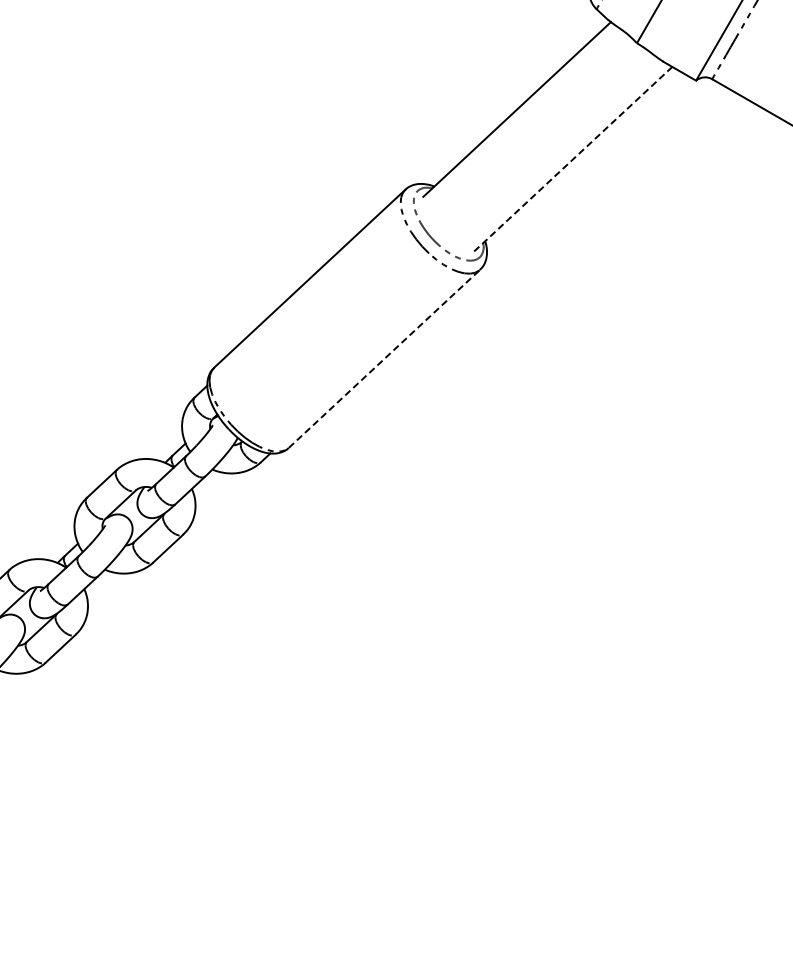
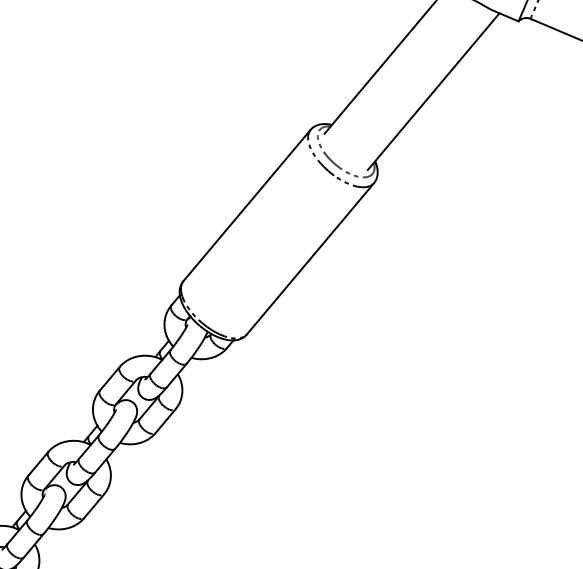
line: (573, 158) -> (433, 91), dashed -> solid
line: (384, 358) -> (310, 258), dashed -> solid

